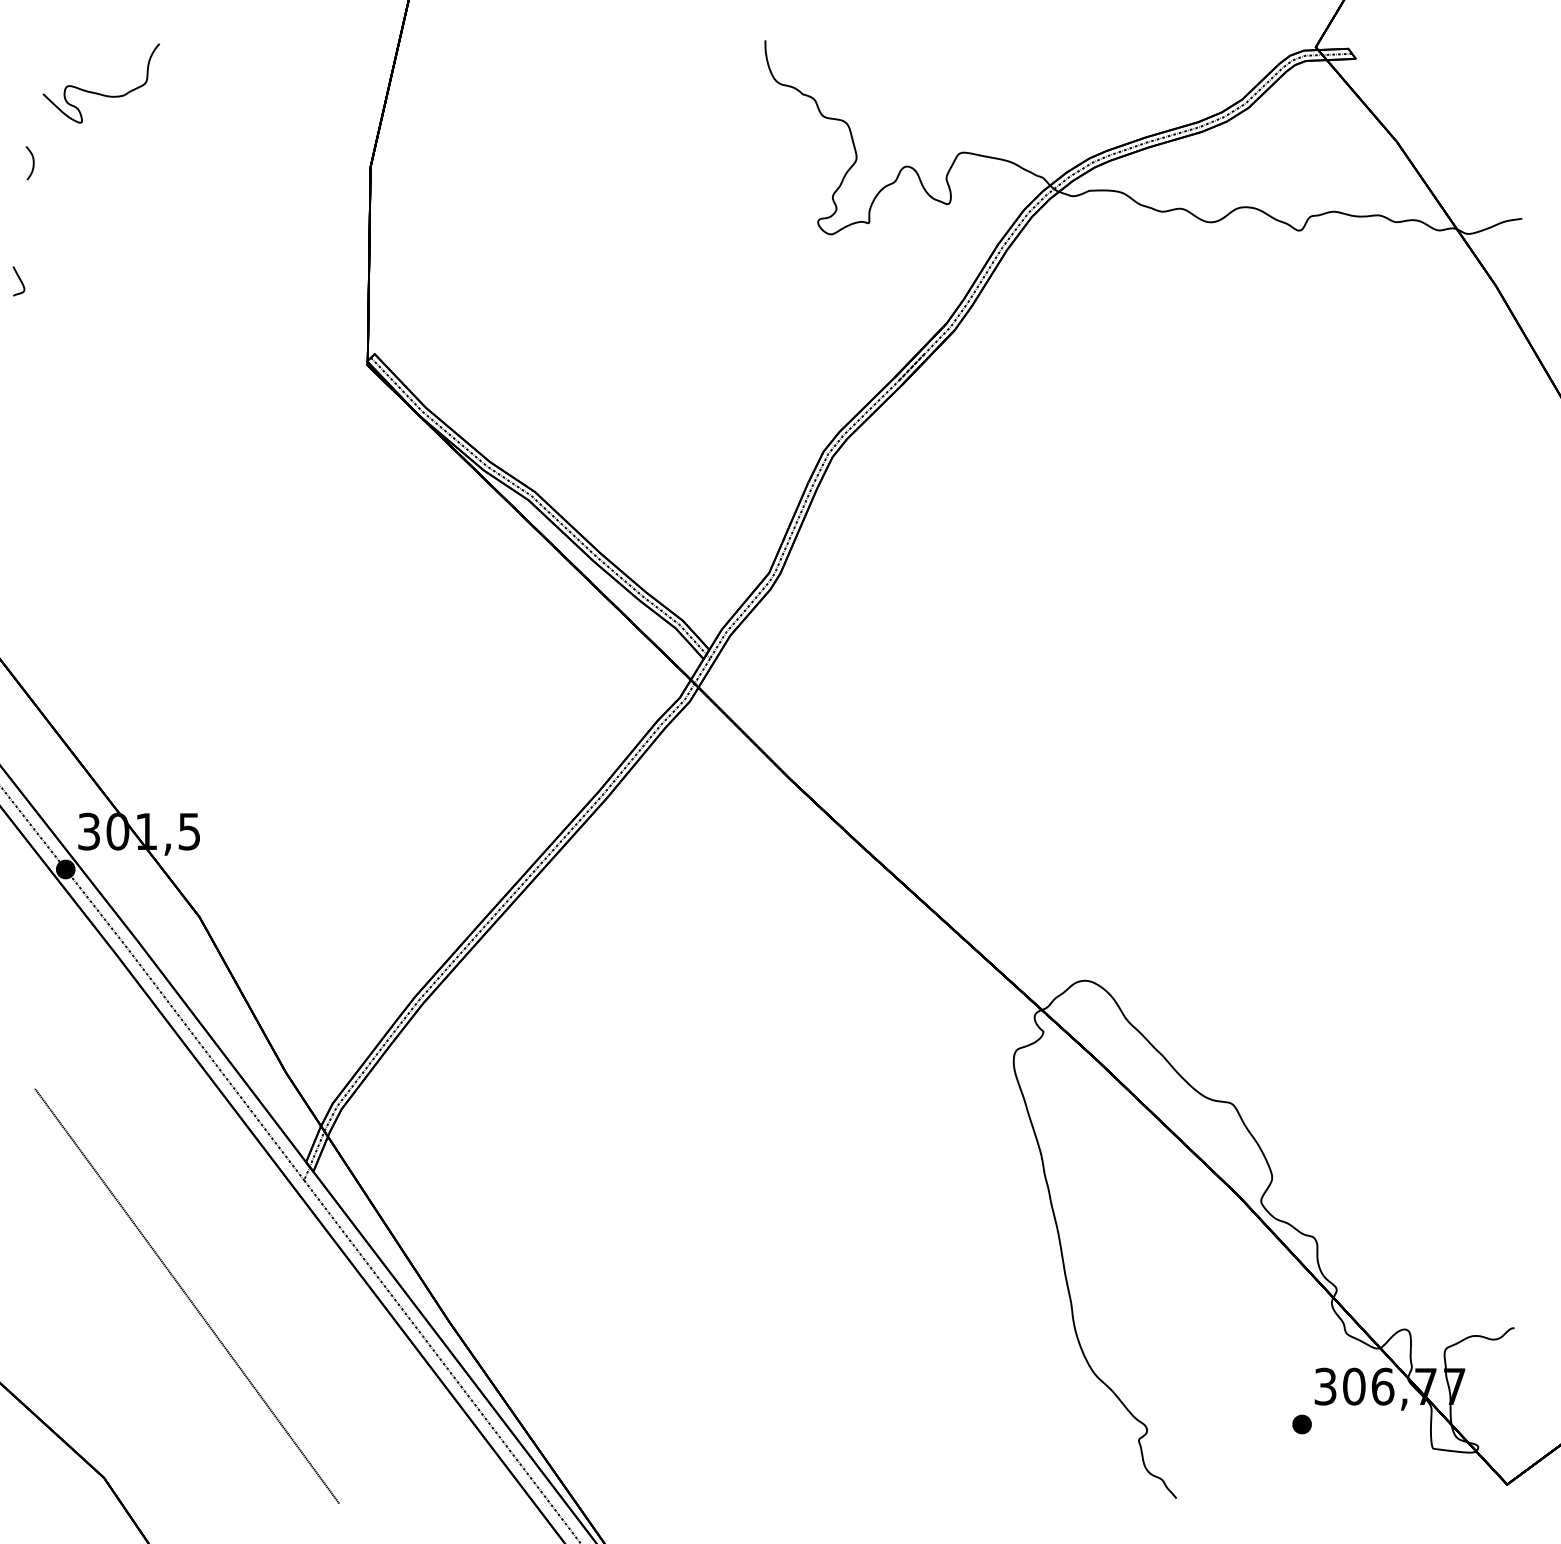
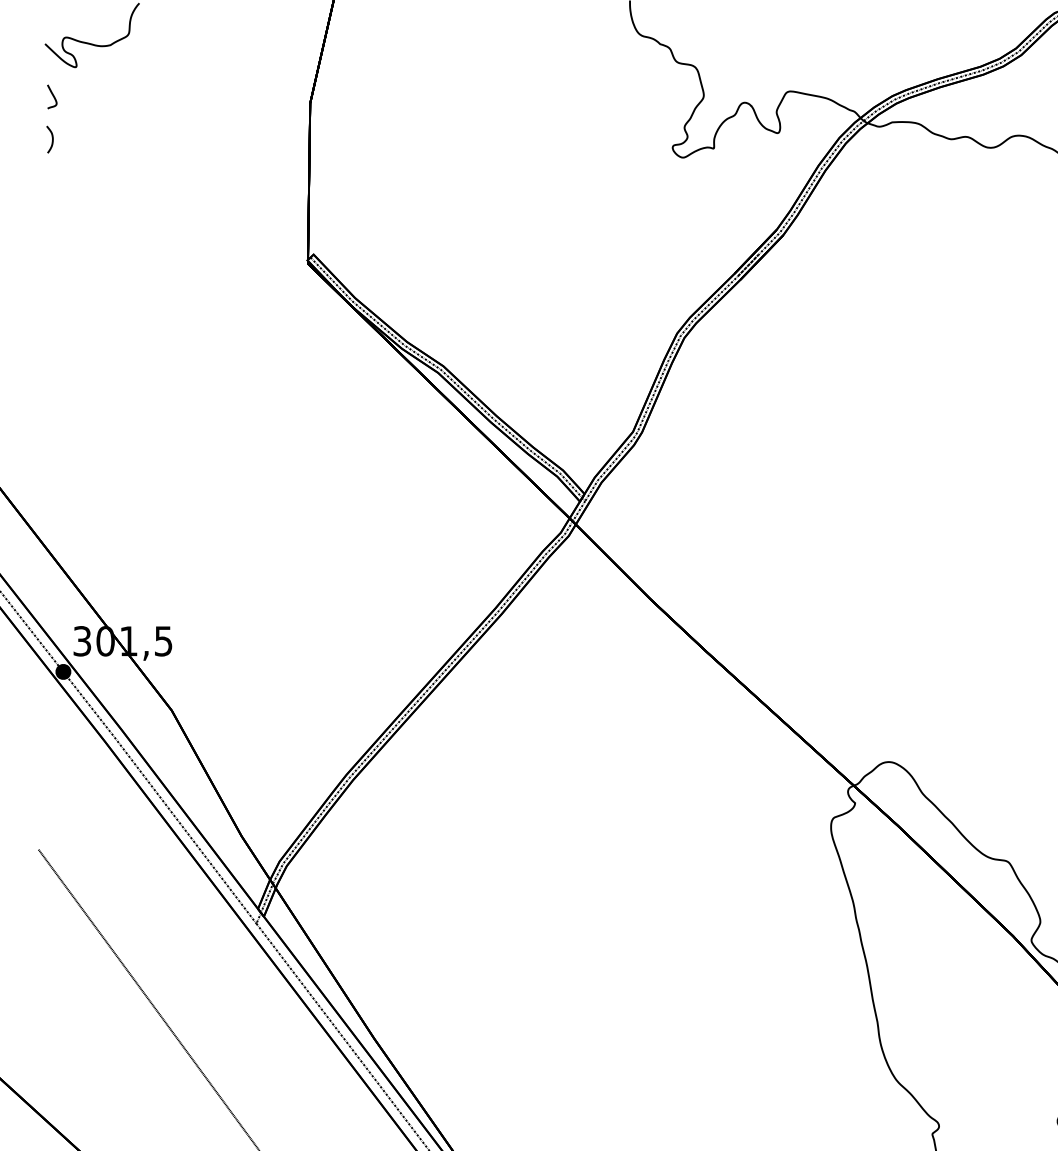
curve: (32, 163) -> (51, 139), moved
curve: (19, 280) -> (52, 96), moved

